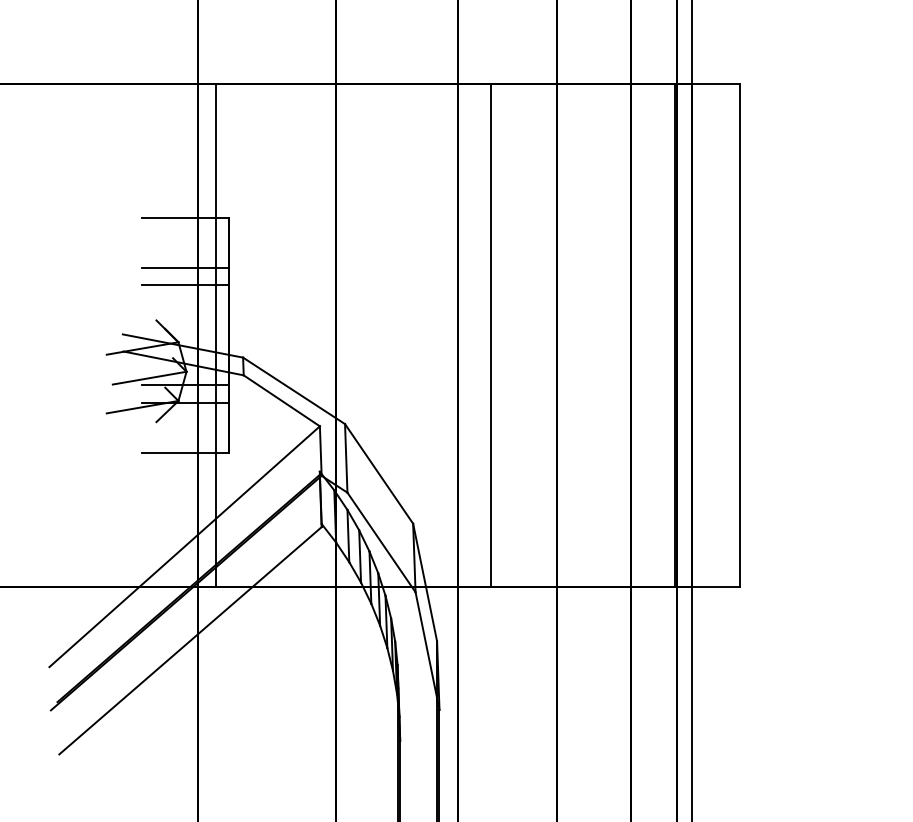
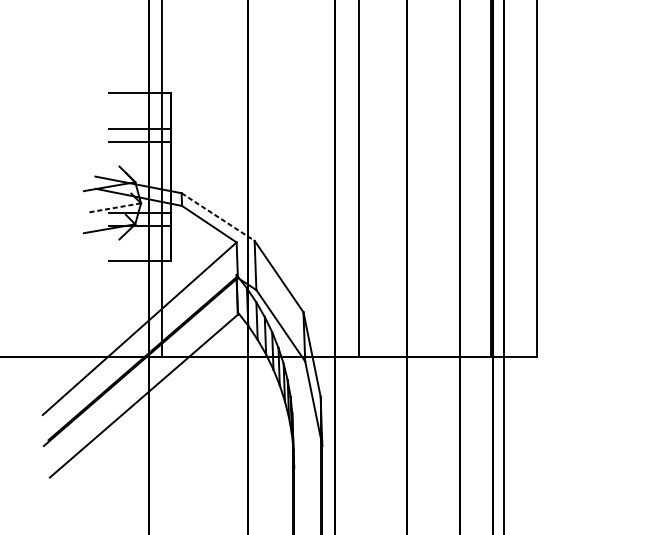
line: (149, 378) -> (114, 208), solid -> dashed
line: (294, 390) -> (218, 216), solid -> dashed

